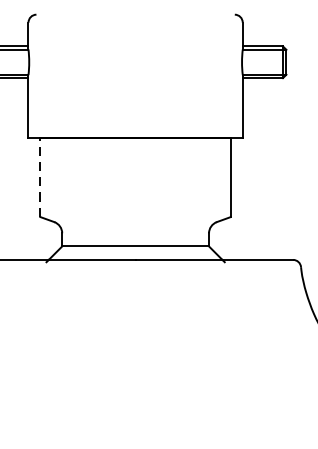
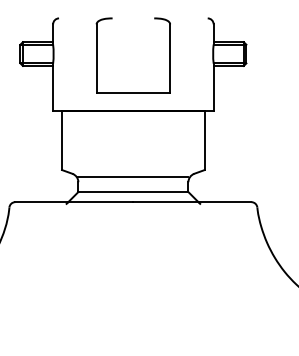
part: (87, 64) -> (97, 55), added
line: (41, 177) -> (62, 140), dashed -> solid
line: (135, 227) -> (133, 177), added

